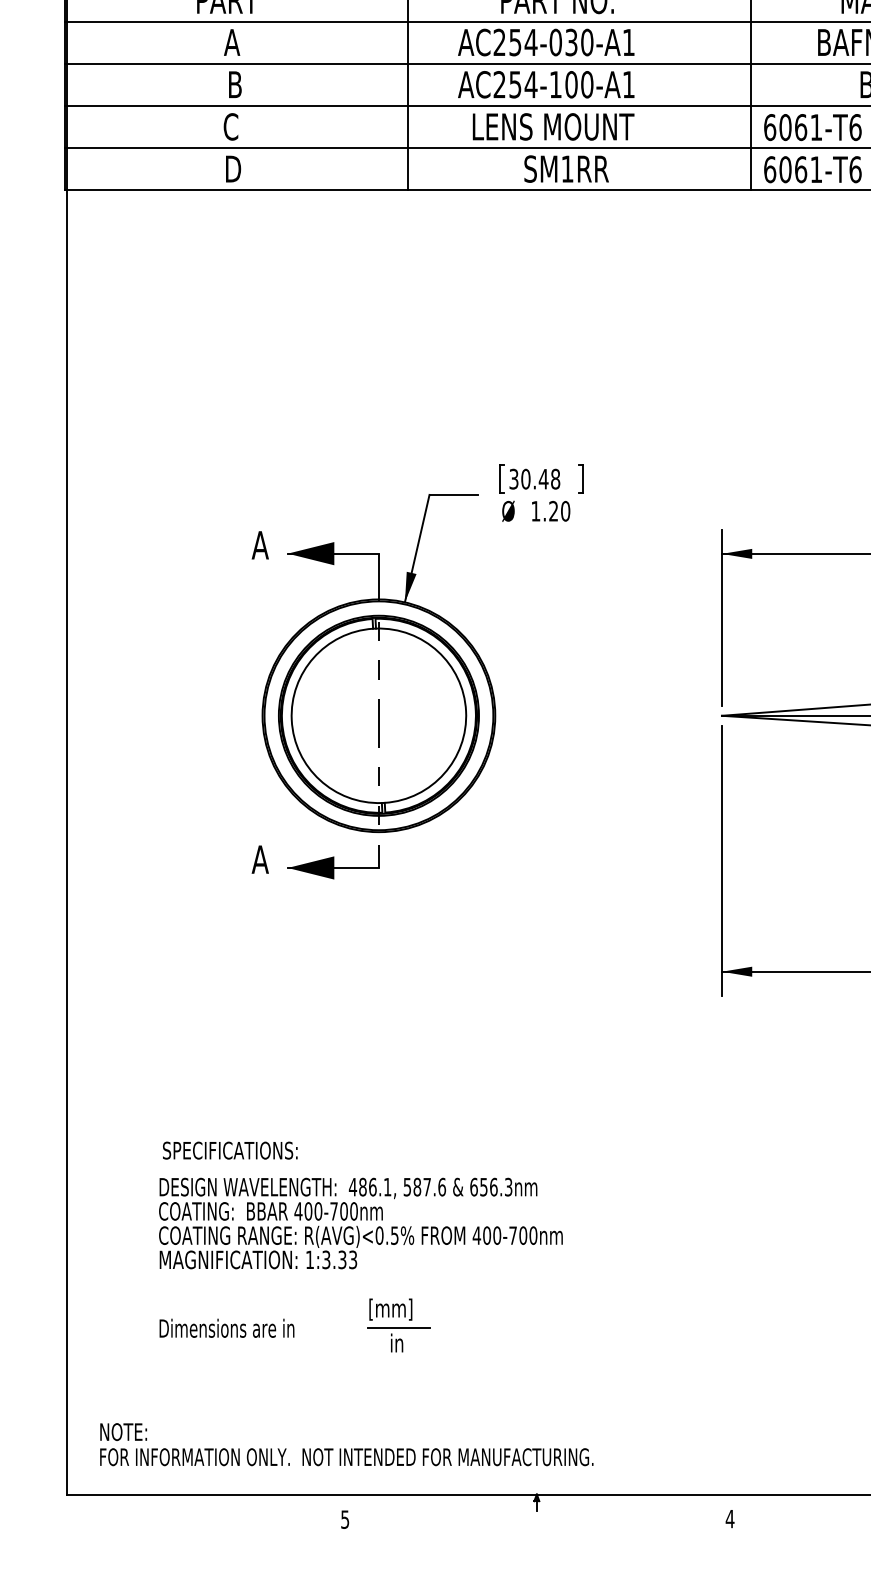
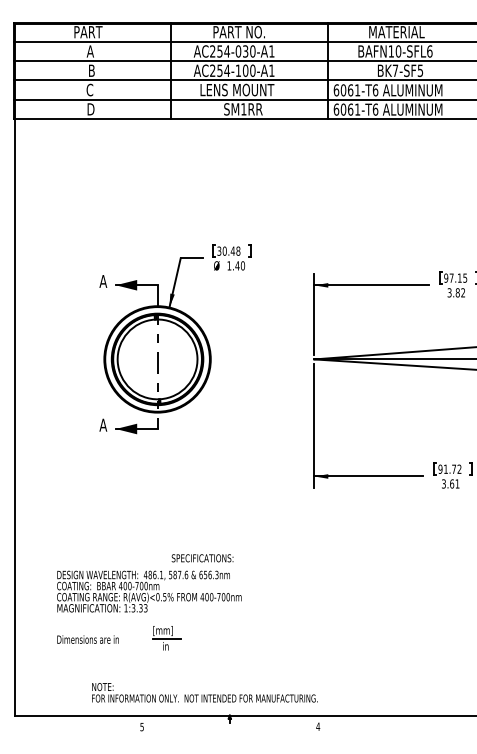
text: (553, 510) -> (237, 265), 1.20 -> 1.40
text: (230, 1151) -> (202, 558), moved
text: (345, 1444) -> (204, 692), moved

